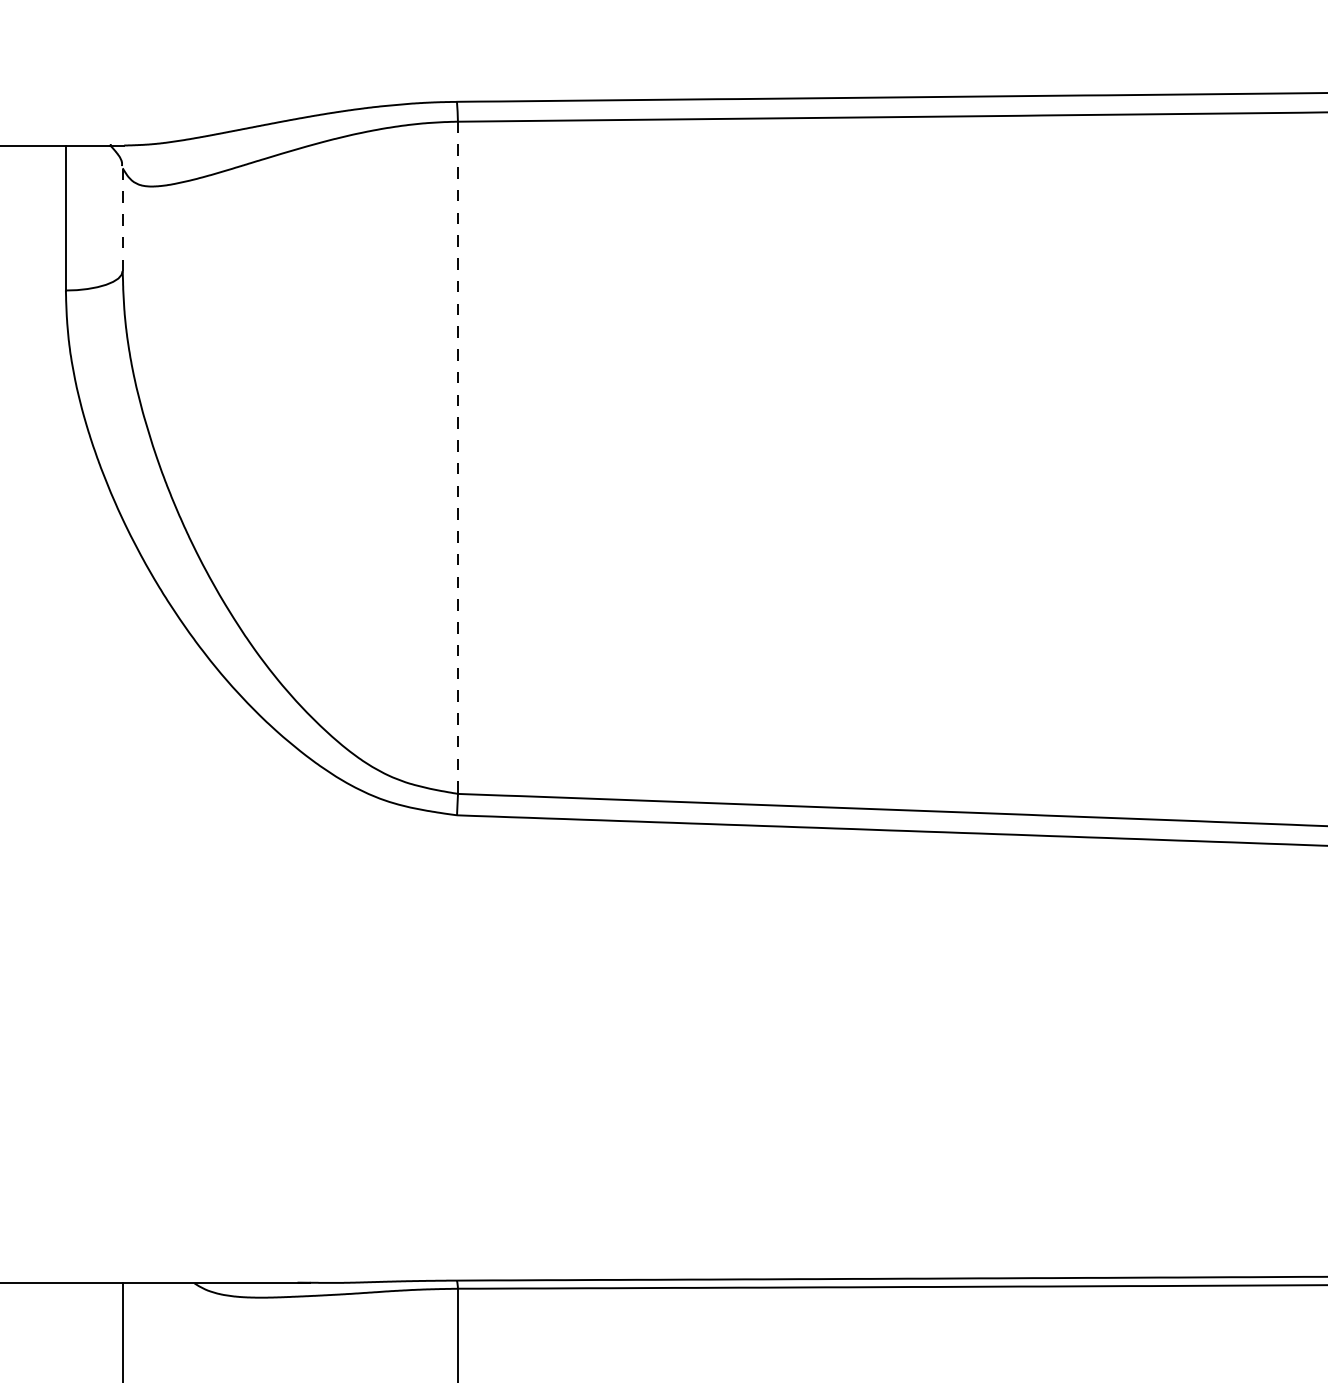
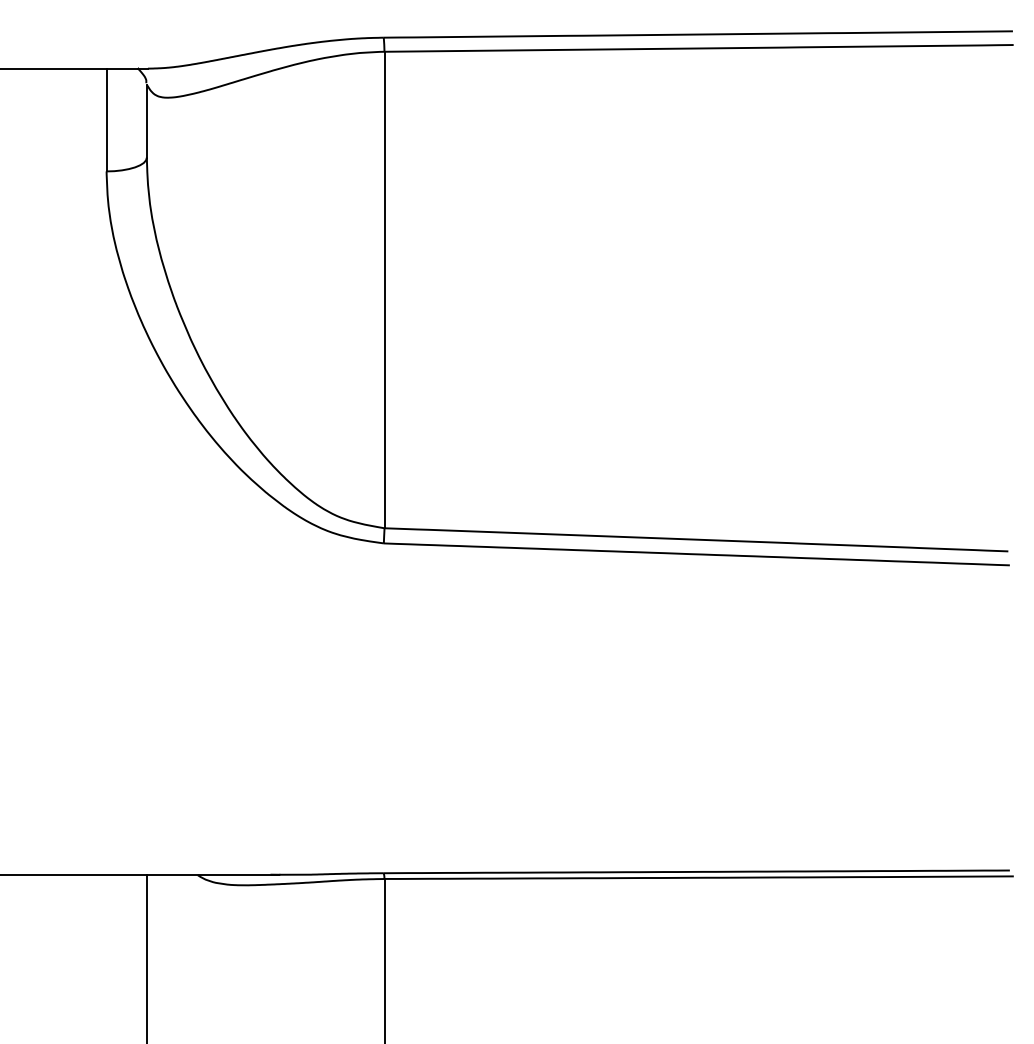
line: (122, 218) -> (146, 120), dashed -> solid
line: (457, 458) -> (384, 290), dashed -> solid

